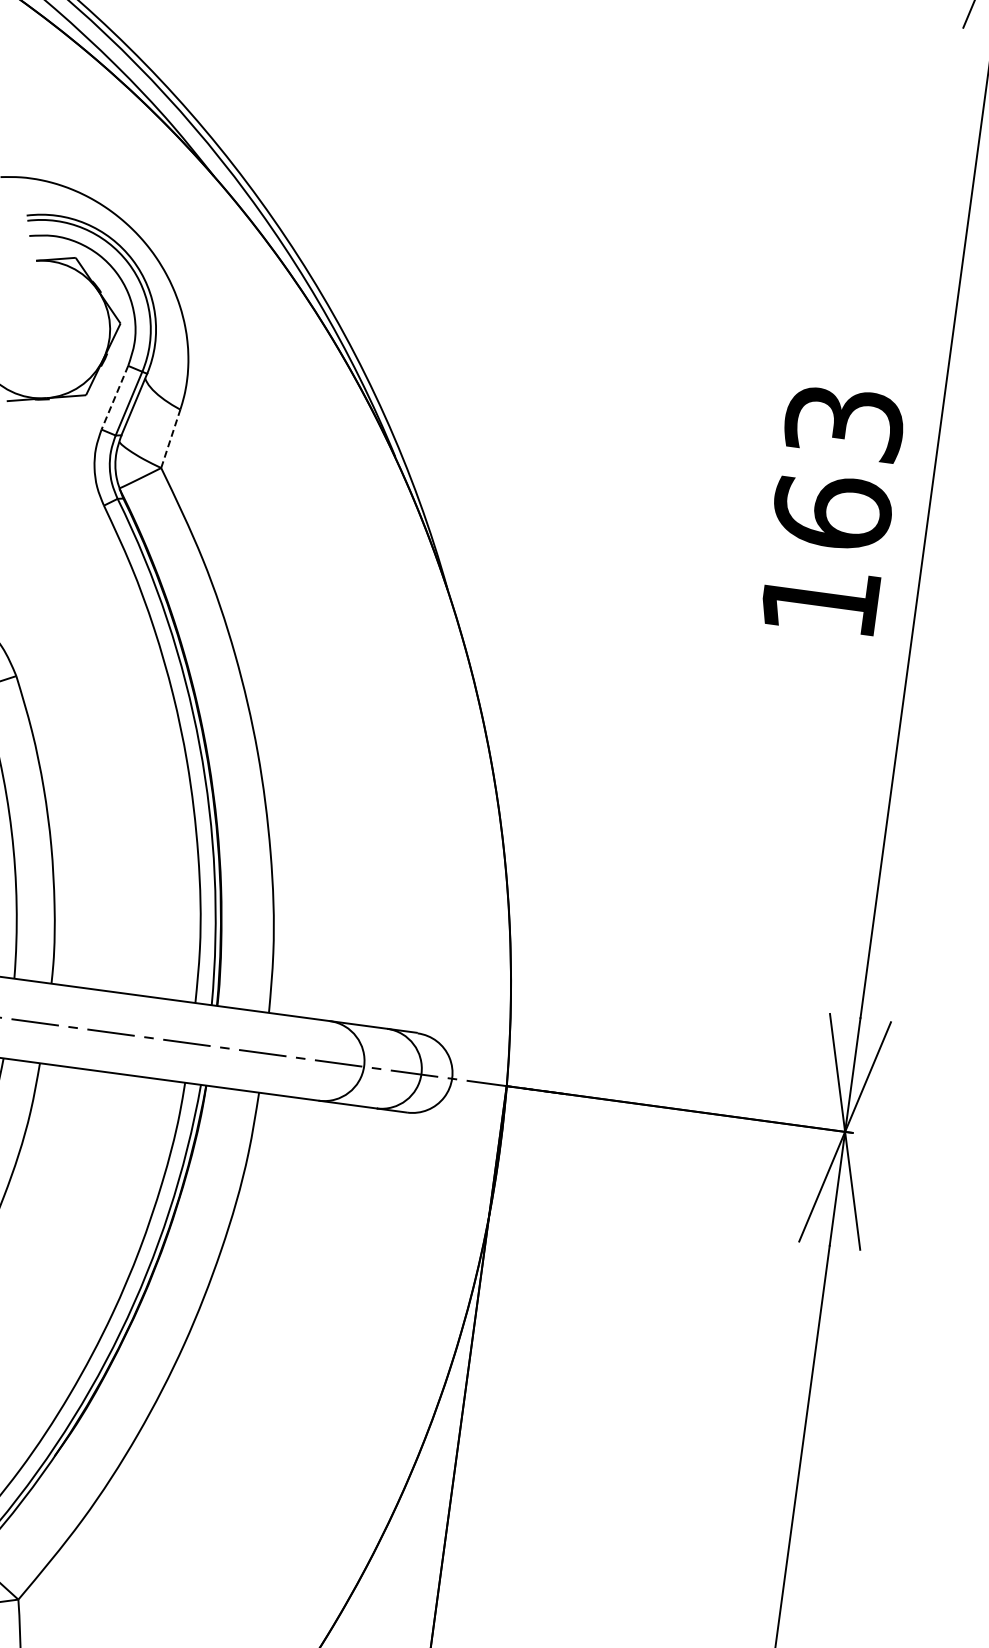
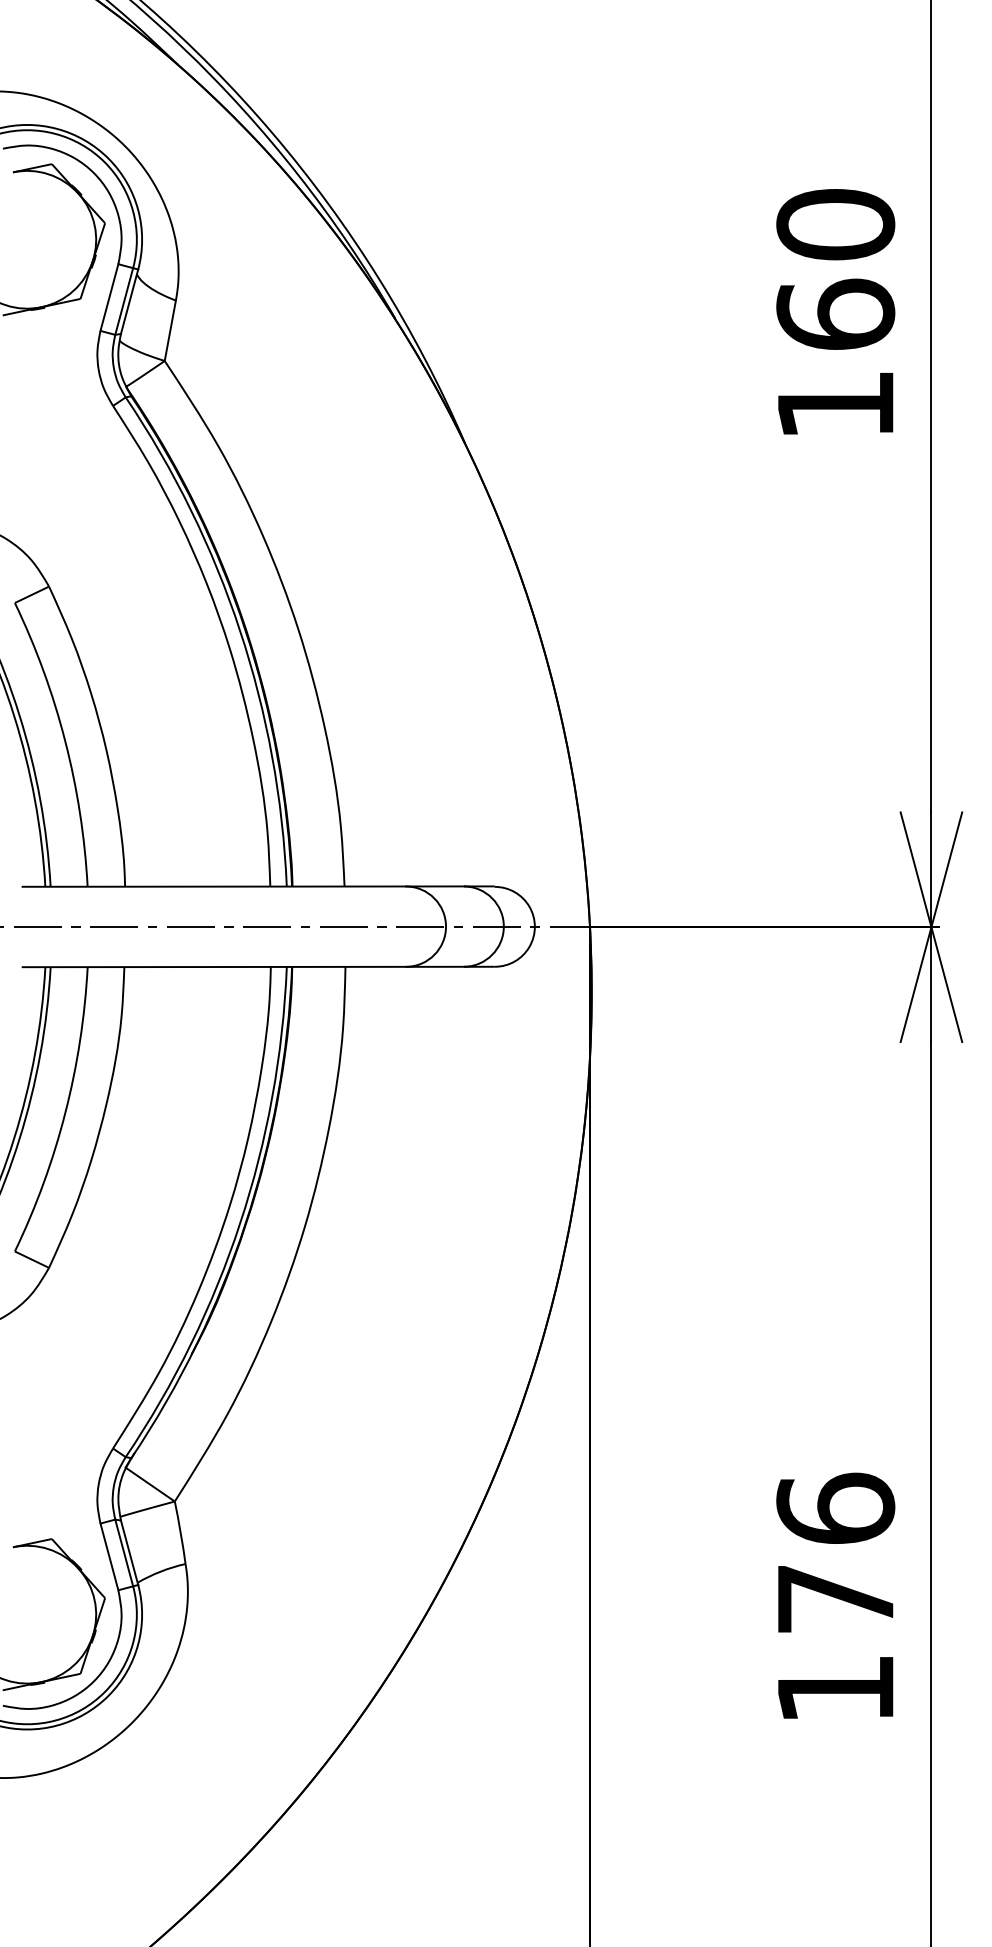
line: (114, 397) -> (109, 297), dashed -> solid
text: (844, 422) -> (835, 224), 163 -> 160
line: (171, 438) -> (170, 330), dashed -> solid

